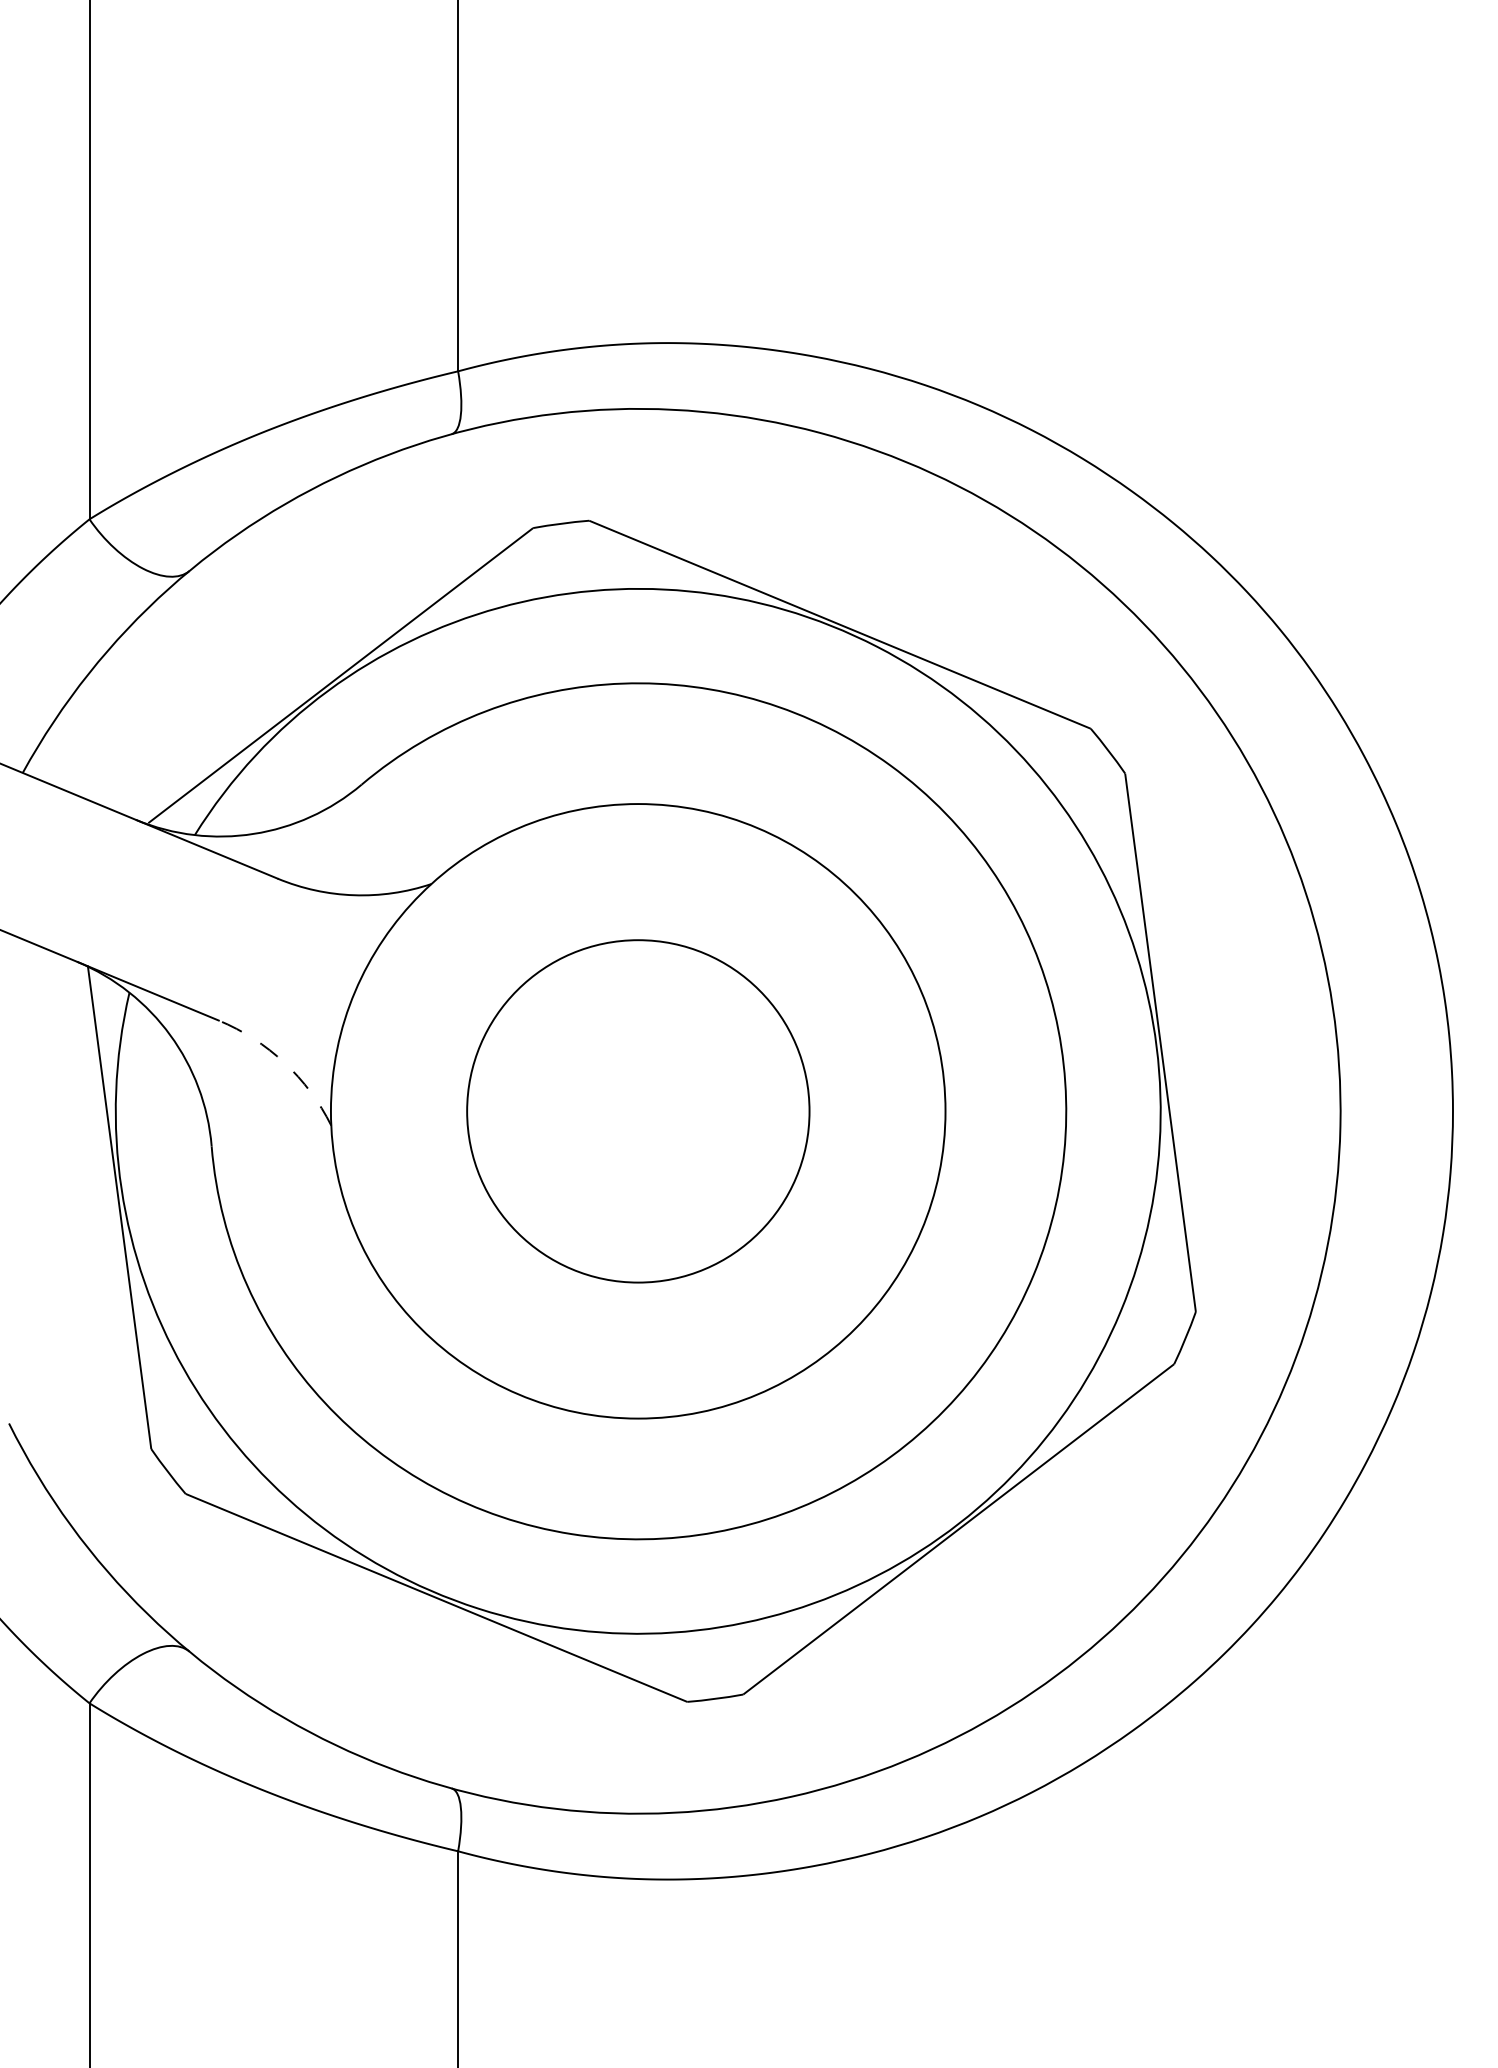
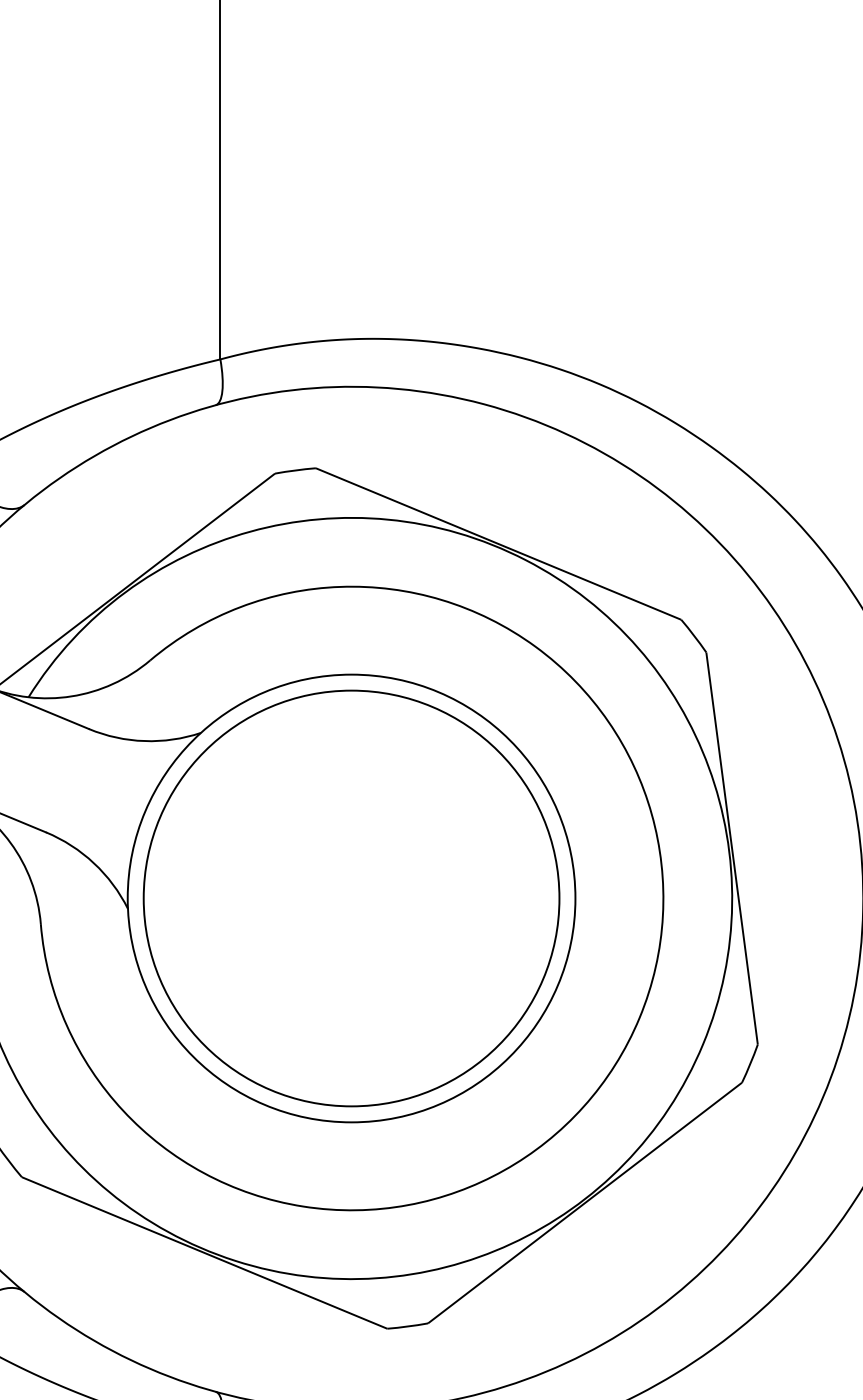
arc: (284, 1062) -> (93, 862), dashed -> solid
circle: (638, 1111) -> (351, 898), size x1.67

